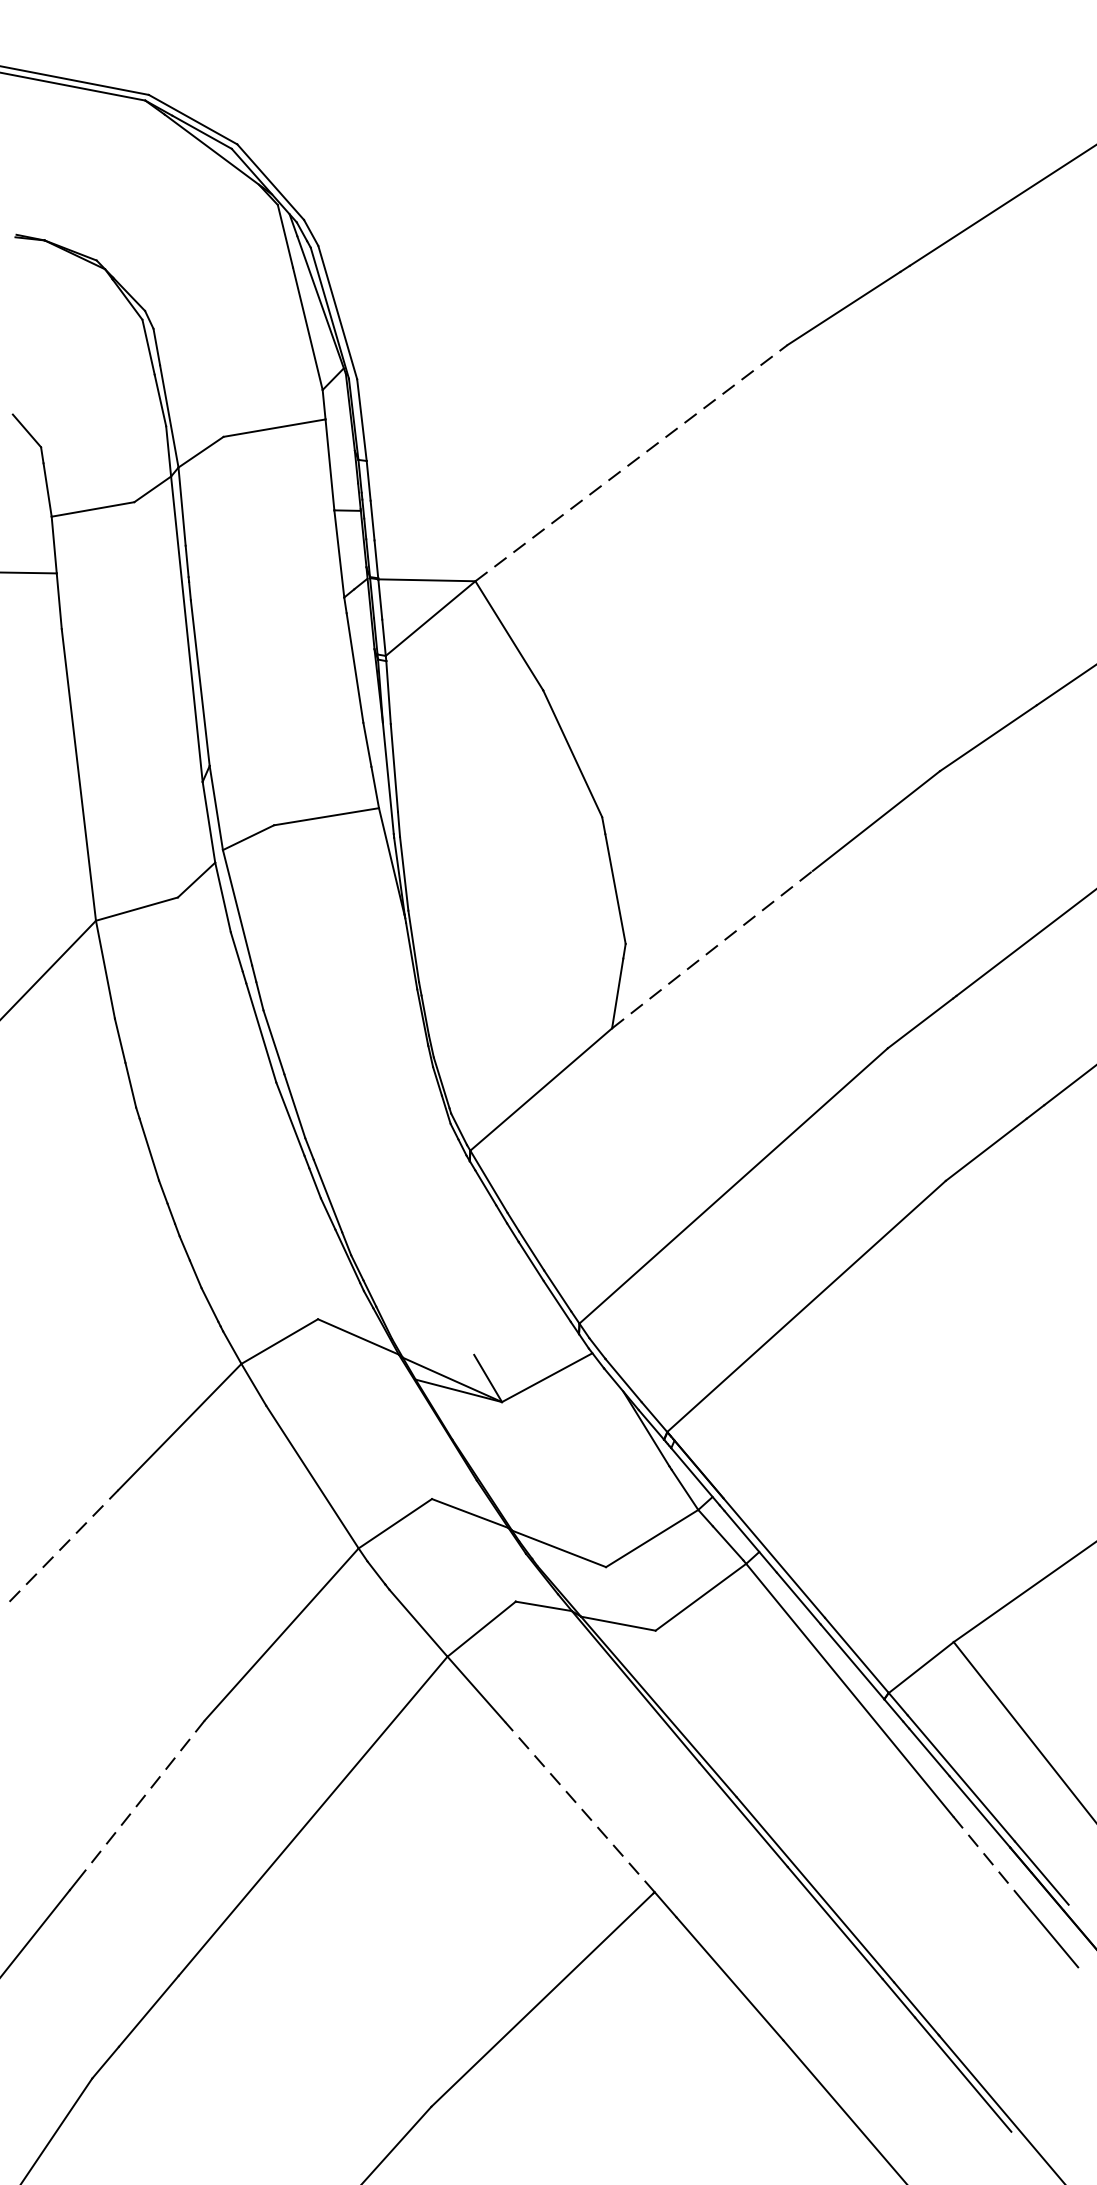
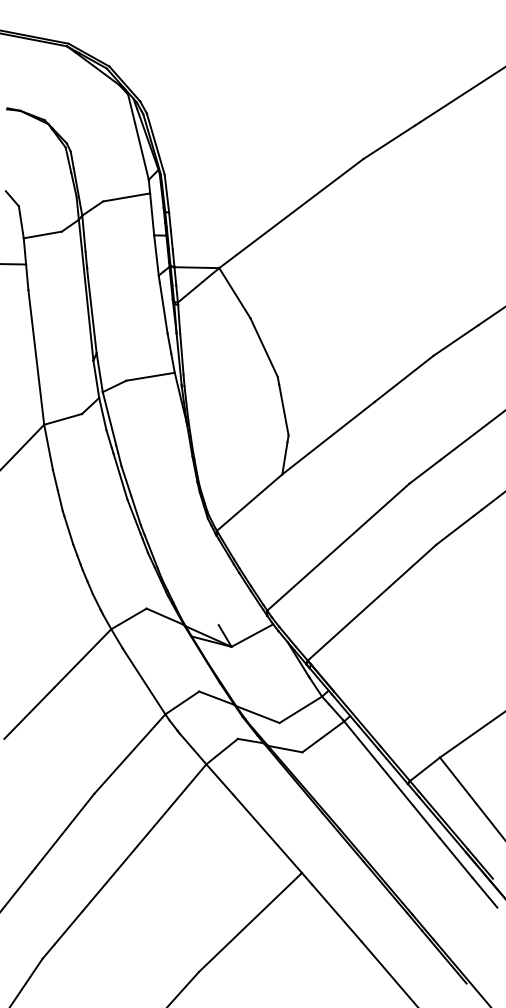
line: (631, 462) -> (291, 213), dashed -> solid
line: (712, 950) -> (328, 438), dashed -> solid
line: (64, 1546) -> (29, 713), dashed -> solid
line: (139, 1802) -> (64, 831), dashed -> solid
line: (579, 1806) -> (267, 833), dashed -> solid
line: (989, 1858) -> (456, 857), dashed -> solid

